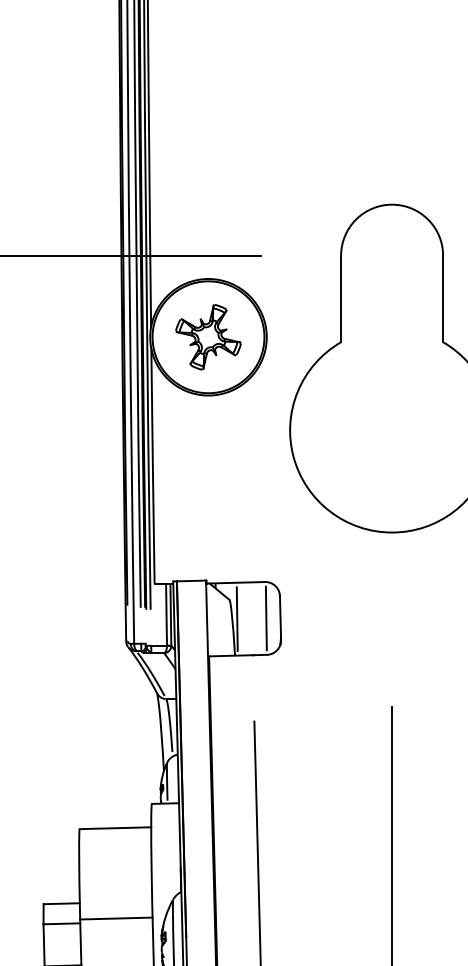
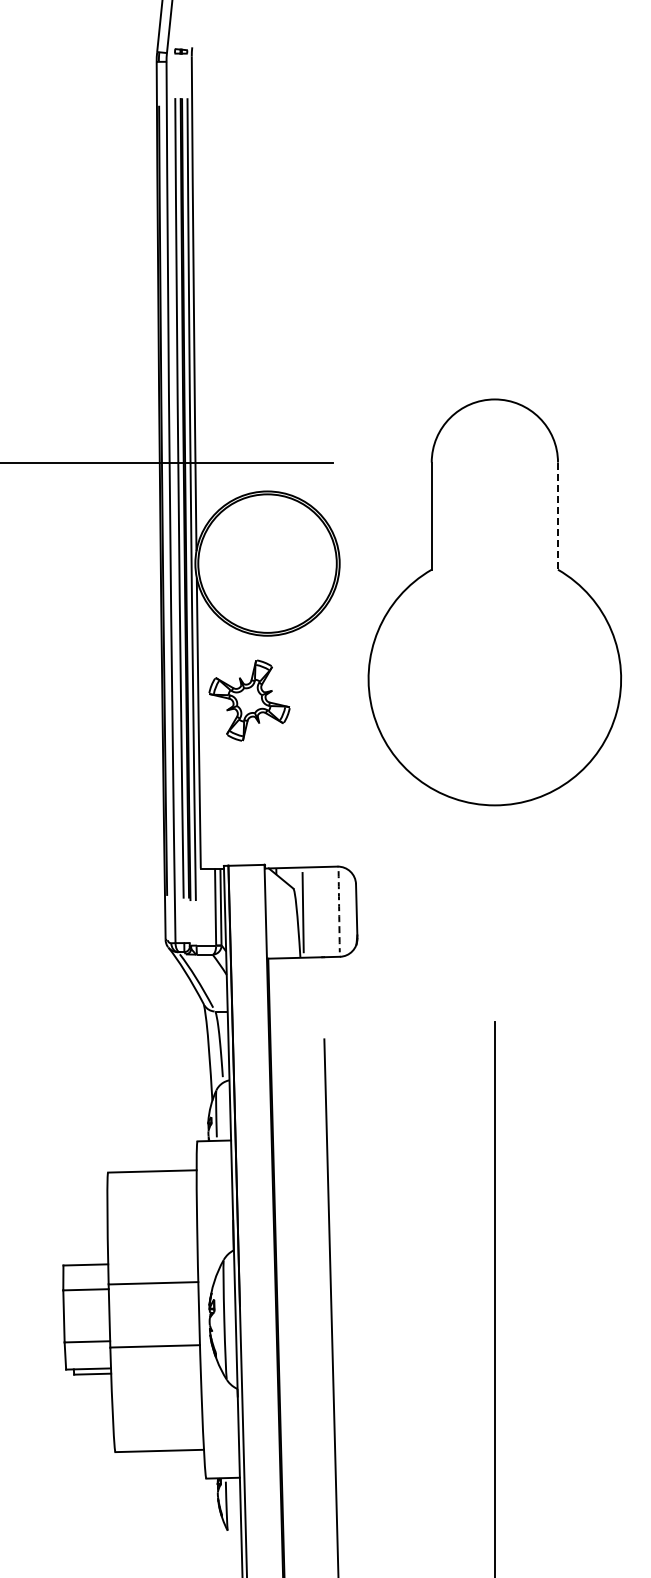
line: (443, 299) -> (558, 516), solid -> dashed
part: (208, 337) -> (249, 700), moved
arc: (266, 618) -> (339, 911), solid -> dashed

